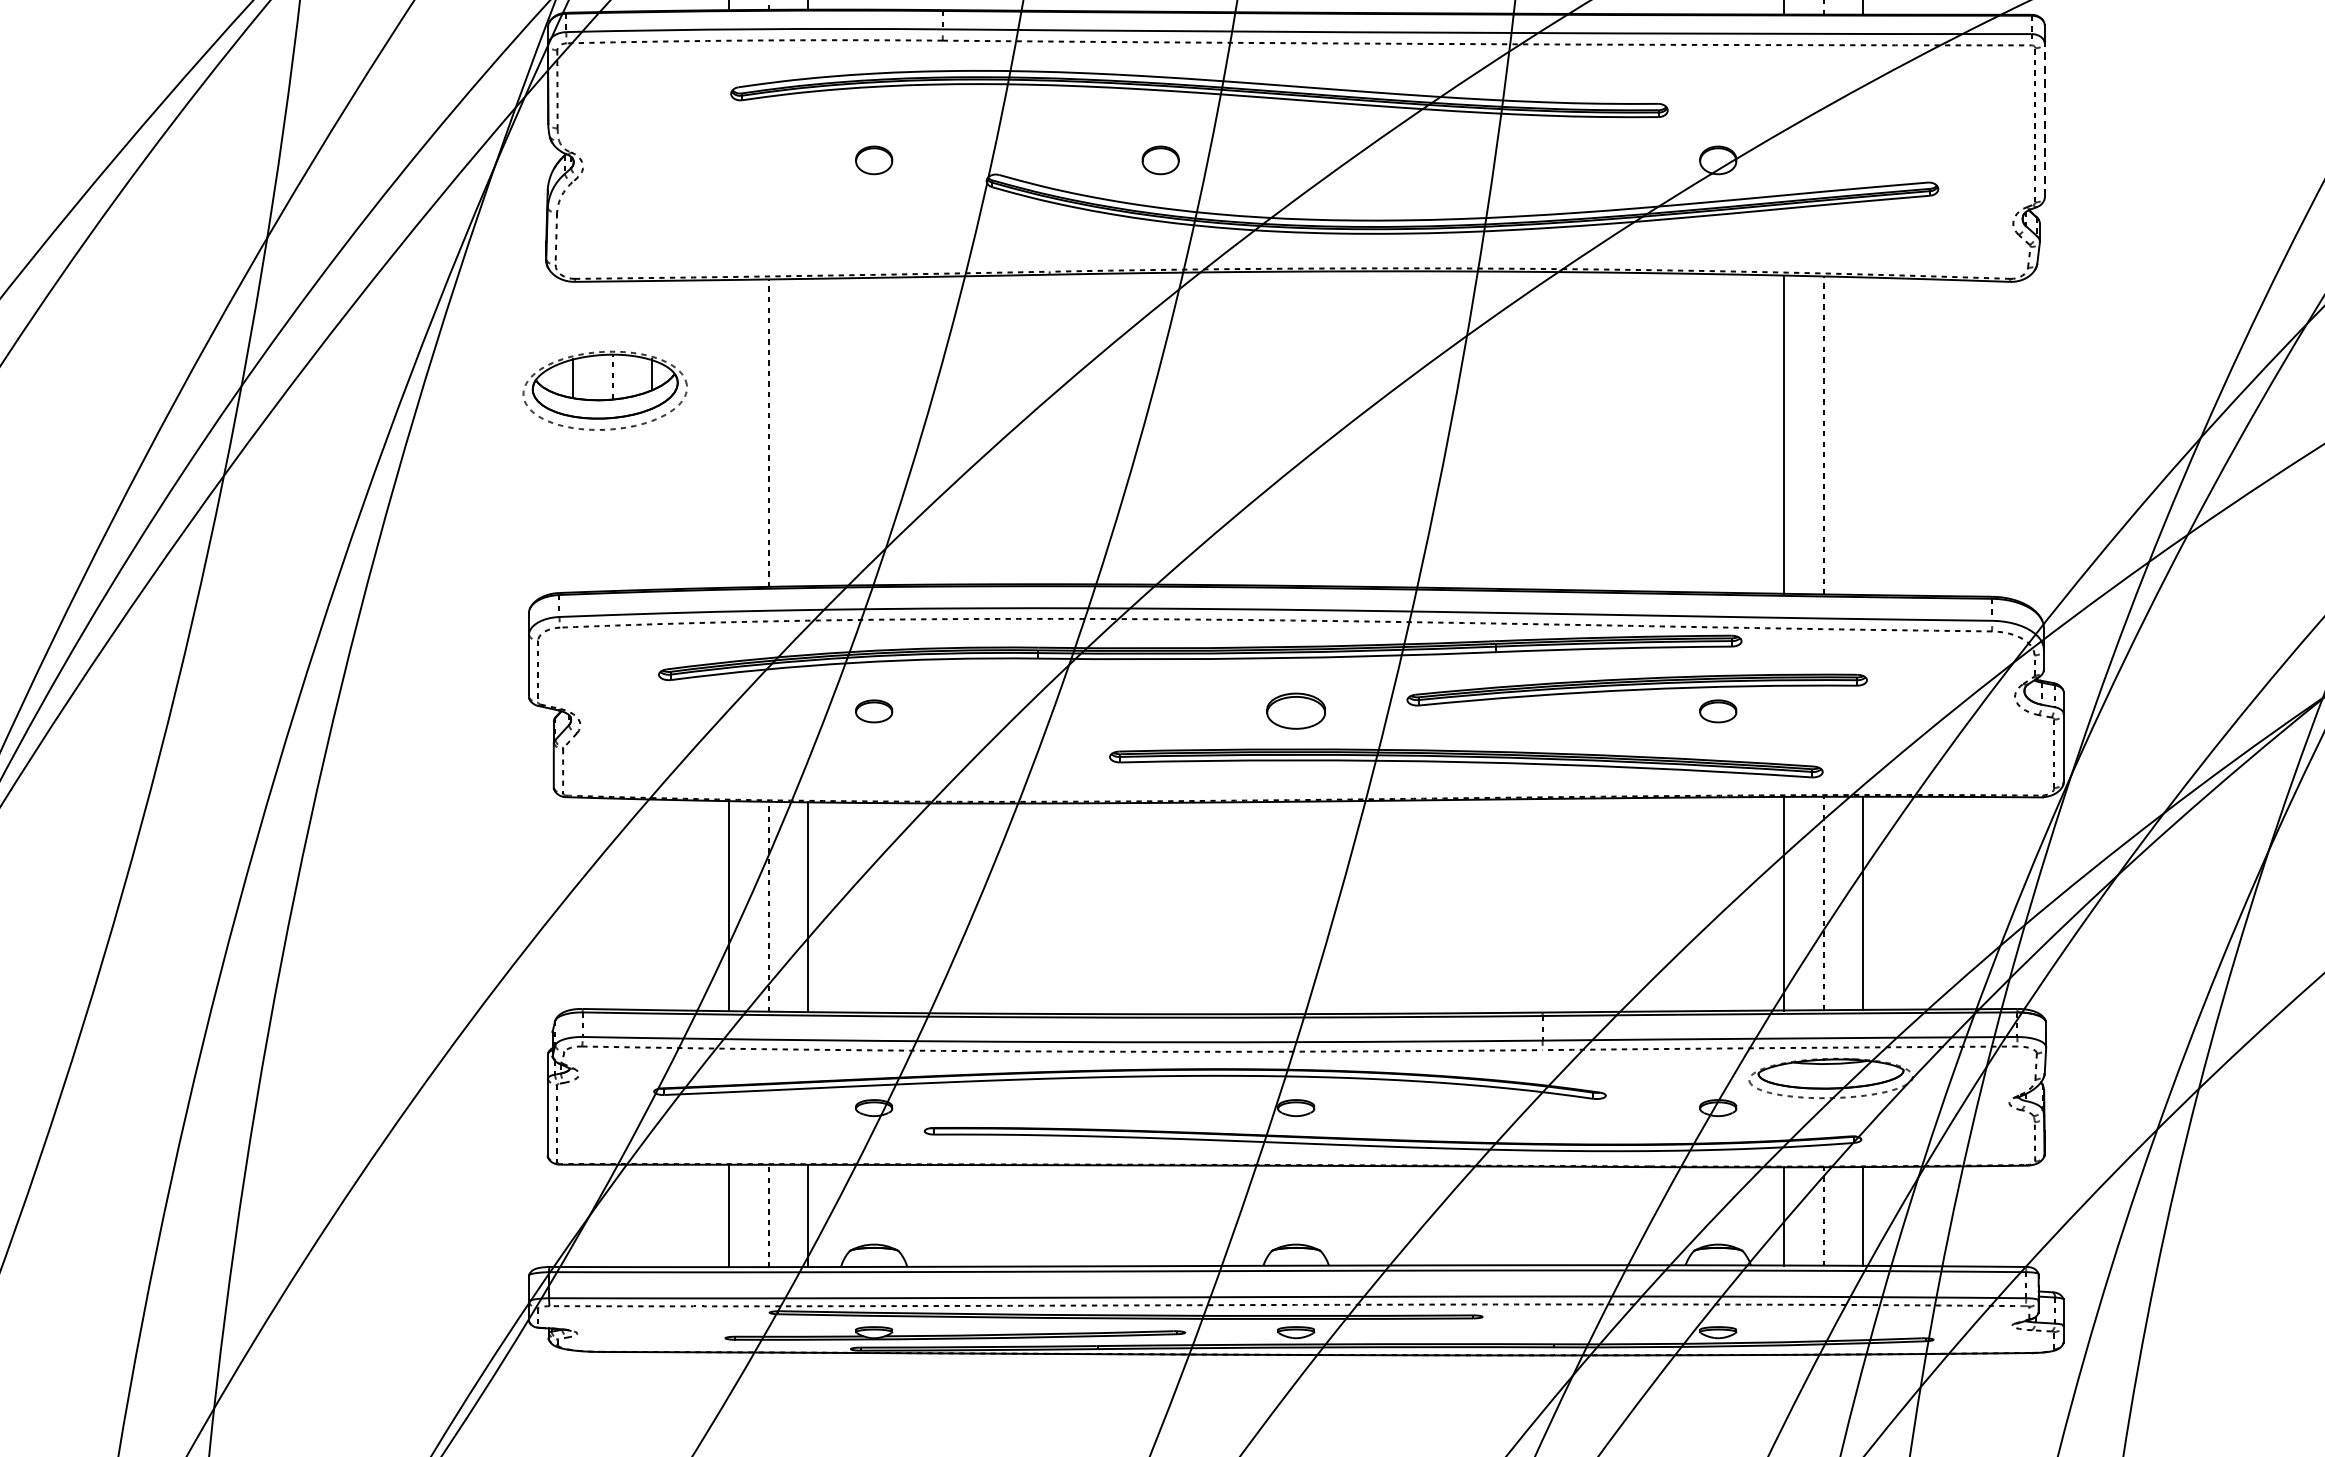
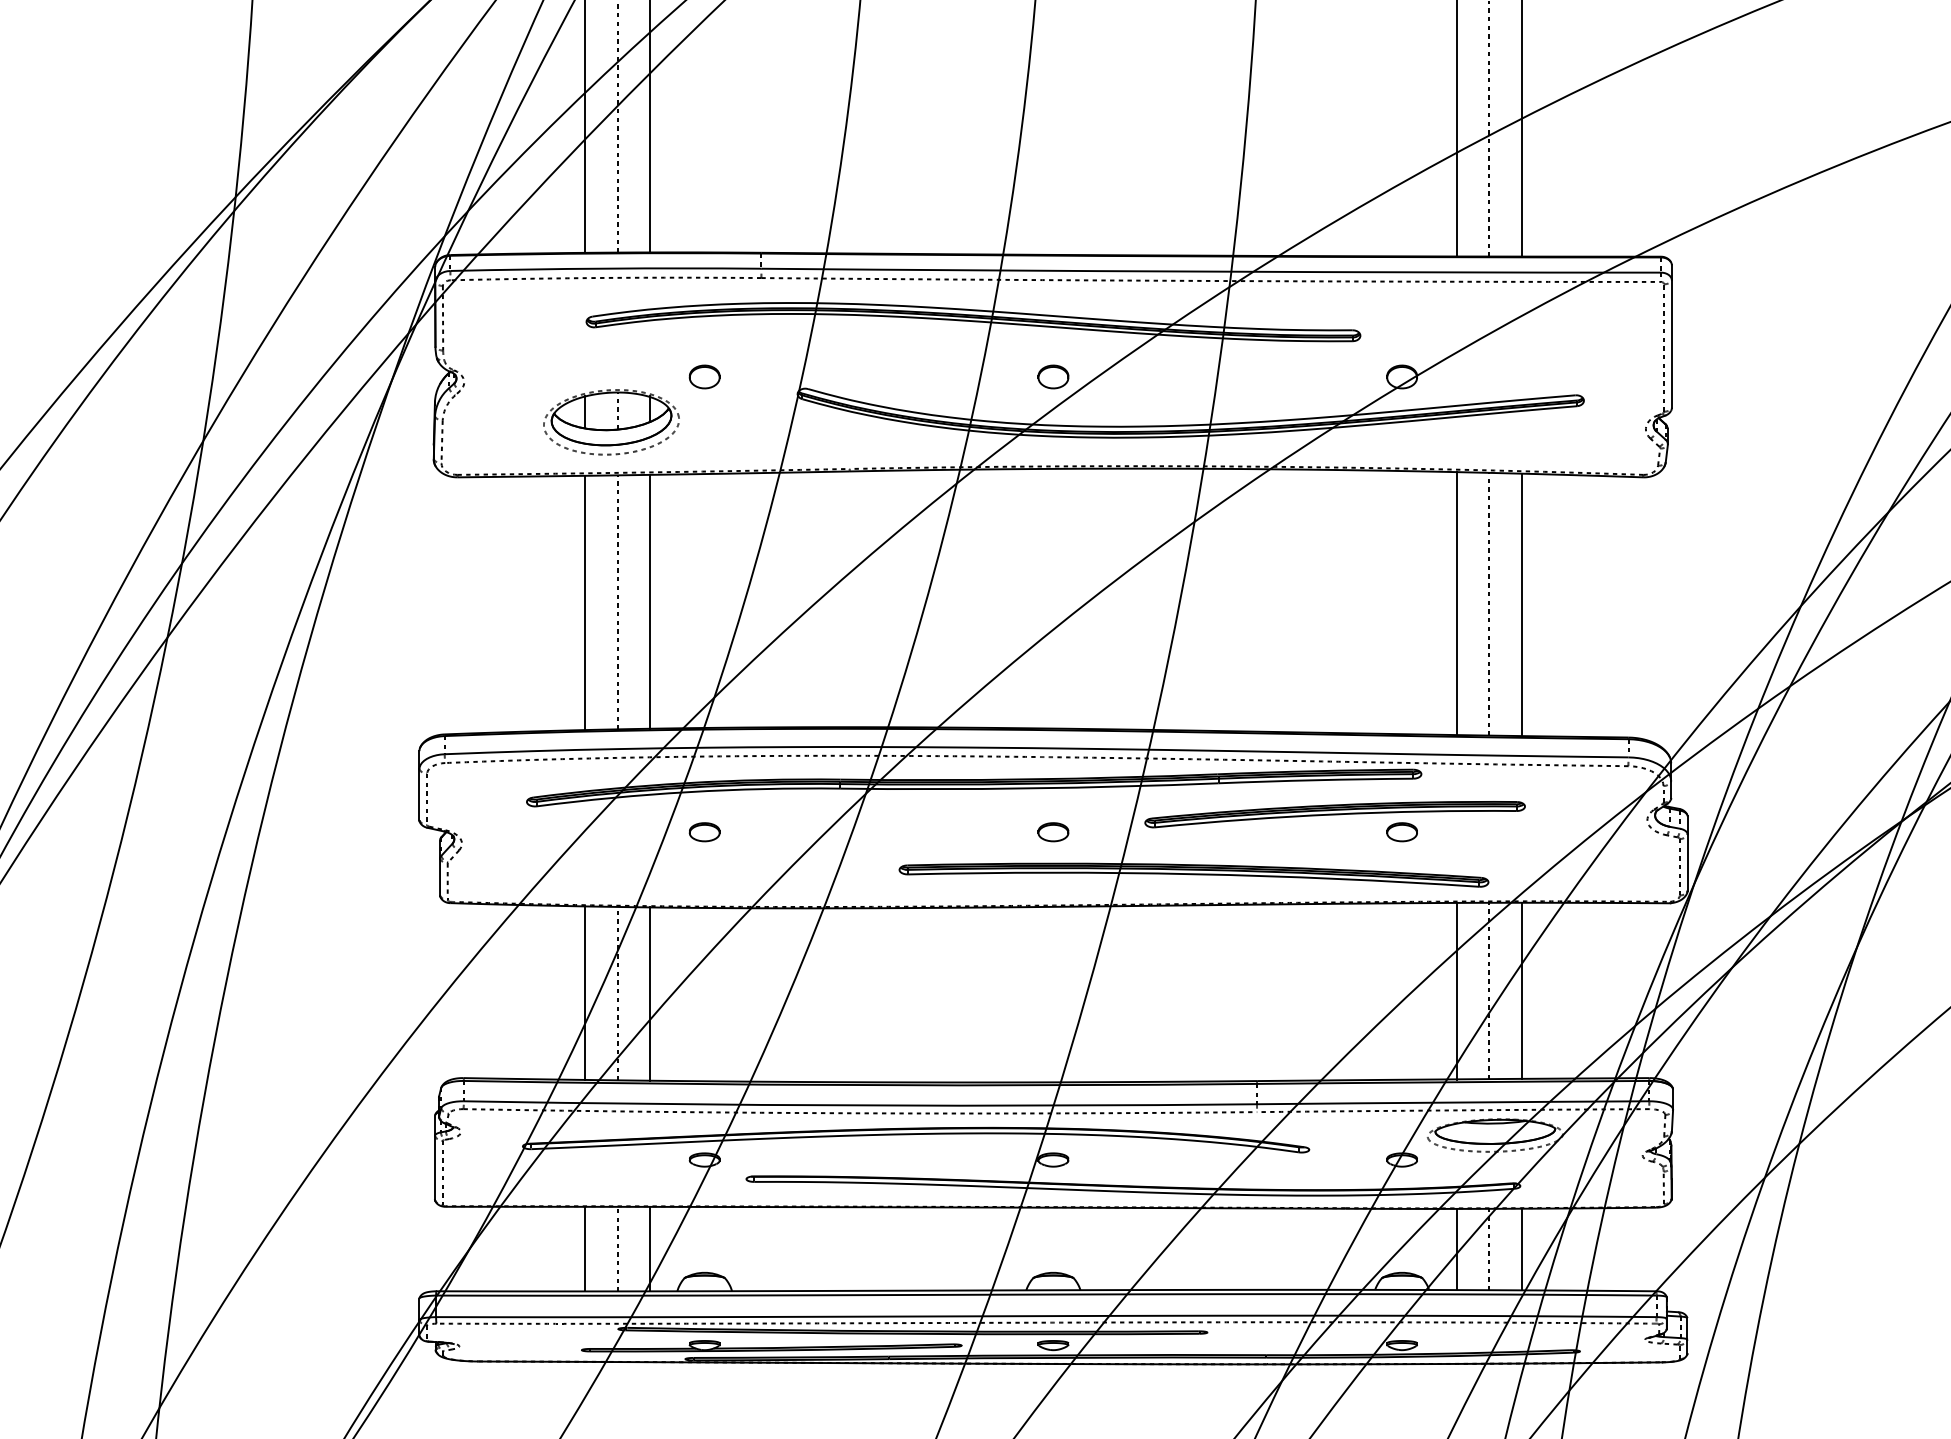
line: (2044, 121) -> (1671, 344), dashed -> solid
part: (1160, 159) -> (1053, 376), moved
part: (605, 390) -> (611, 422), moved
line: (808, 432) -> (650, 601), added
line: (728, 433) -> (584, 602), added
line: (1863, 435) -> (1522, 604), added
part: (1296, 711) -> (1053, 832), size x0.62

